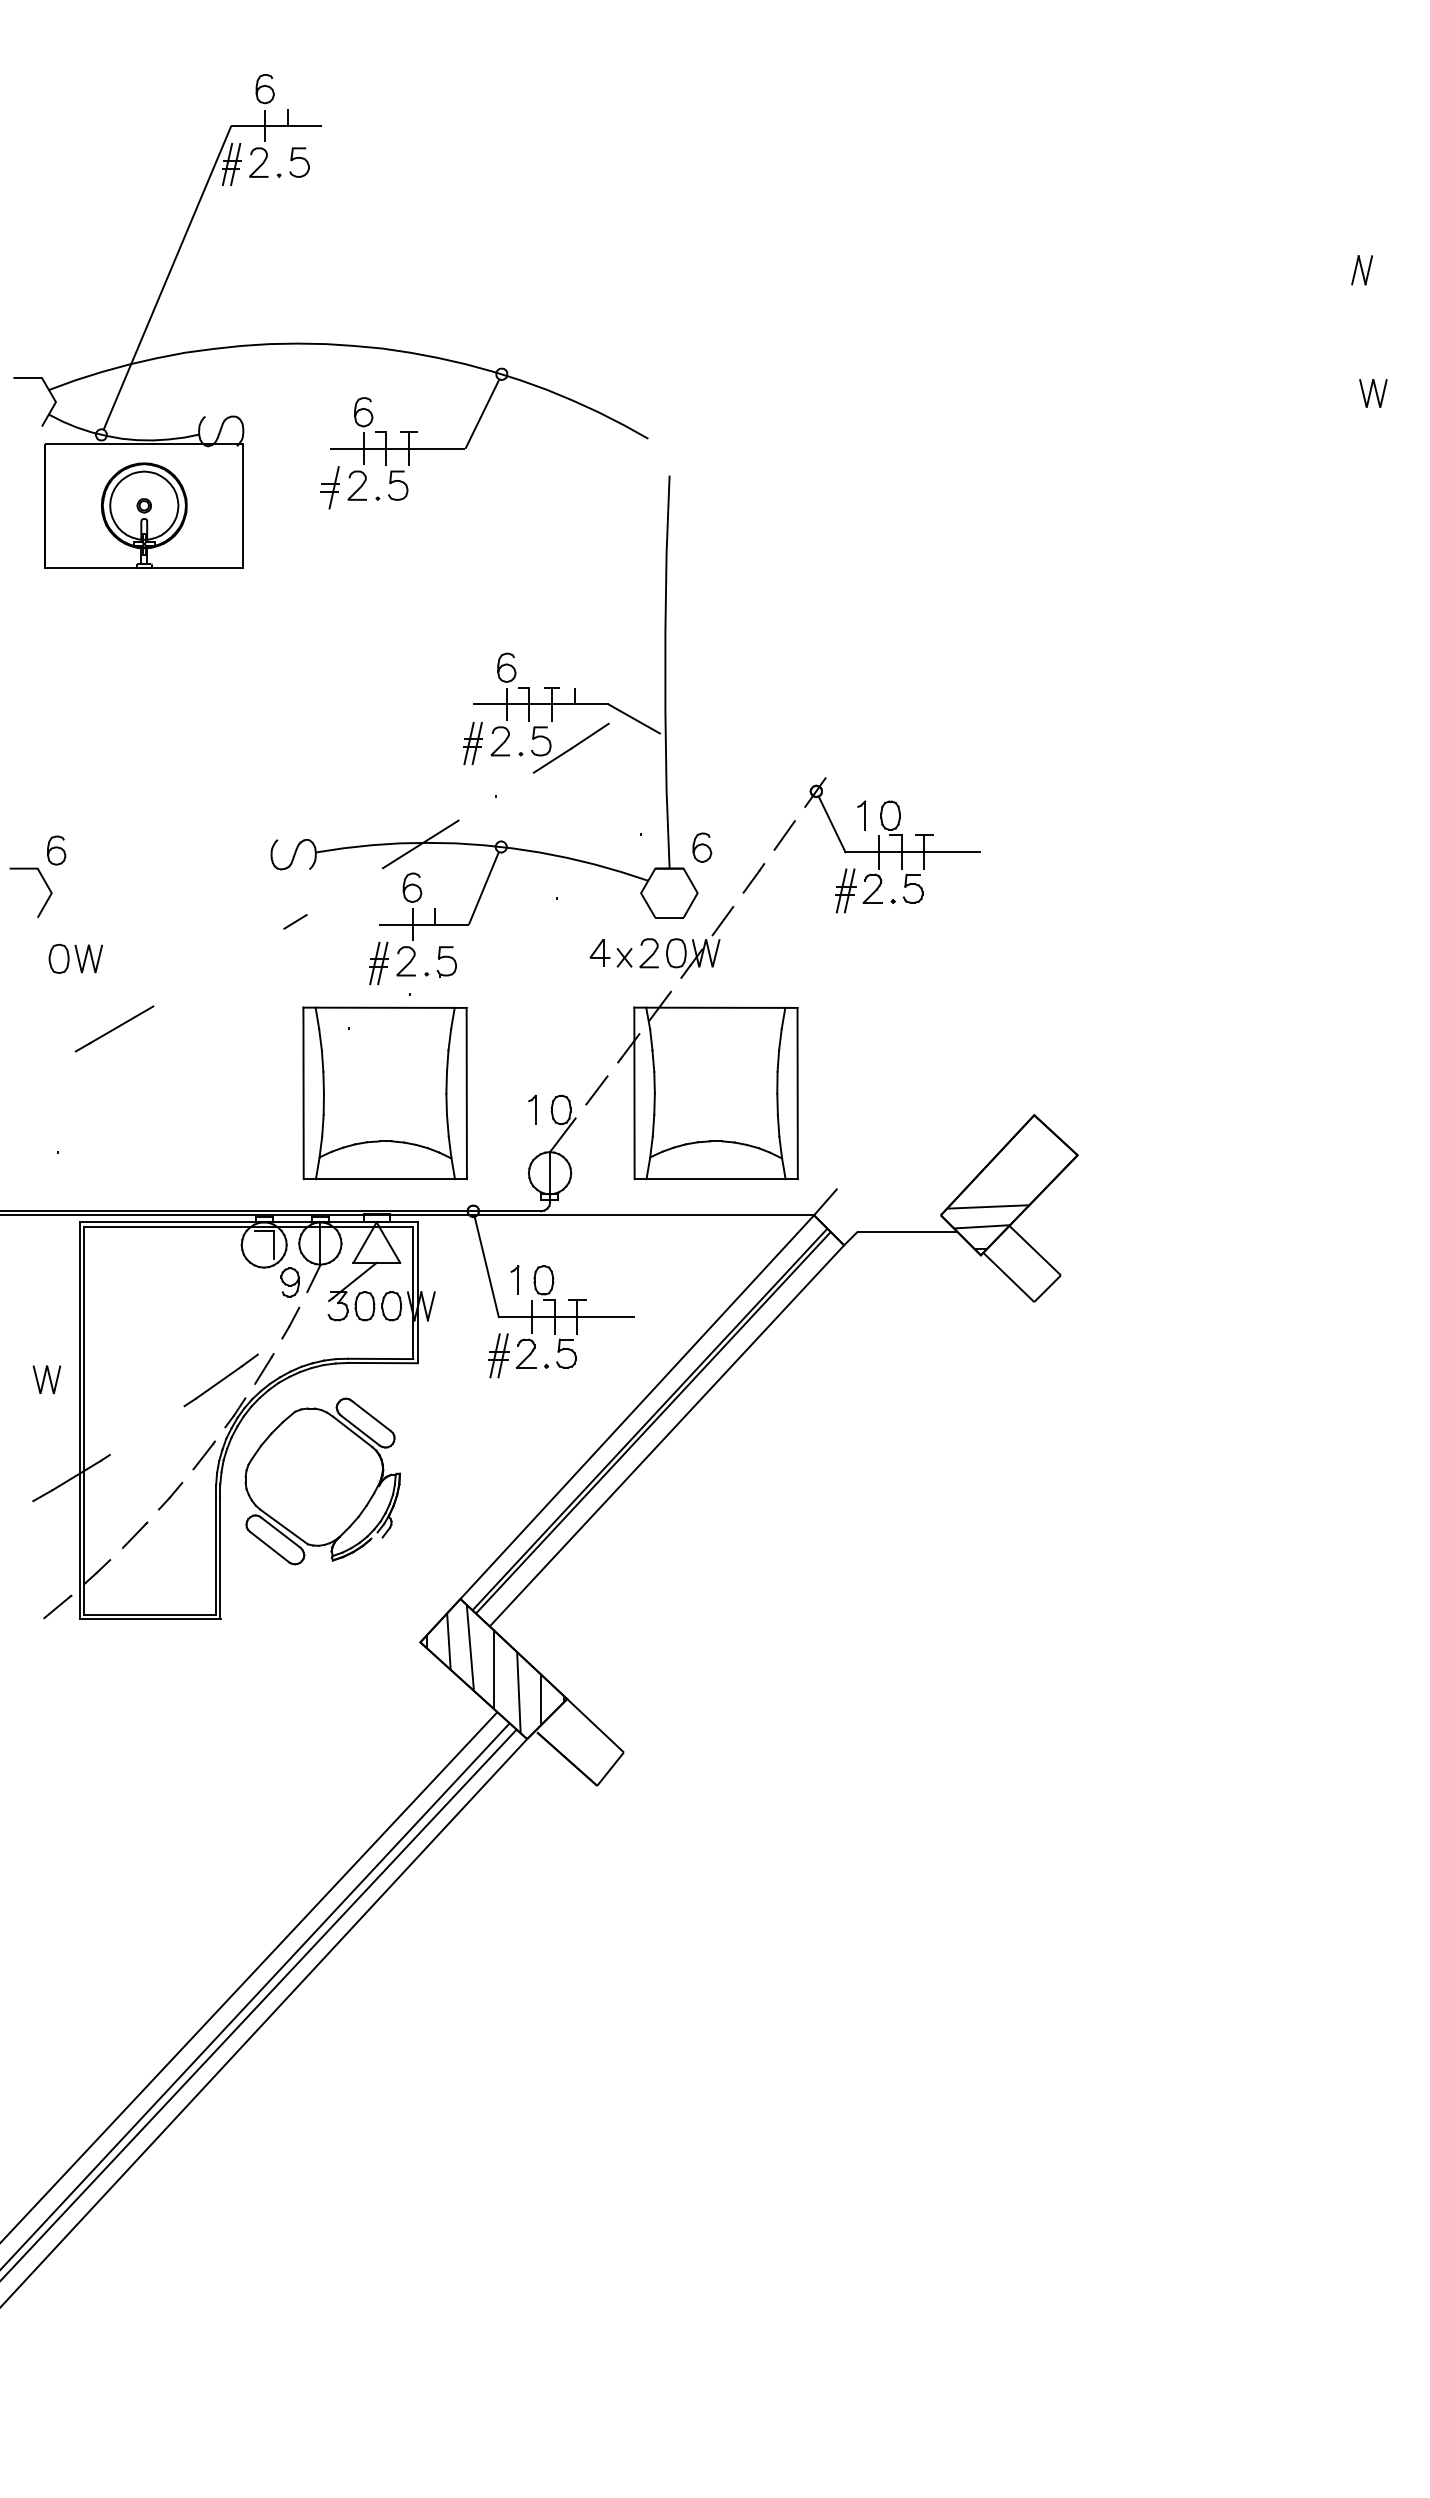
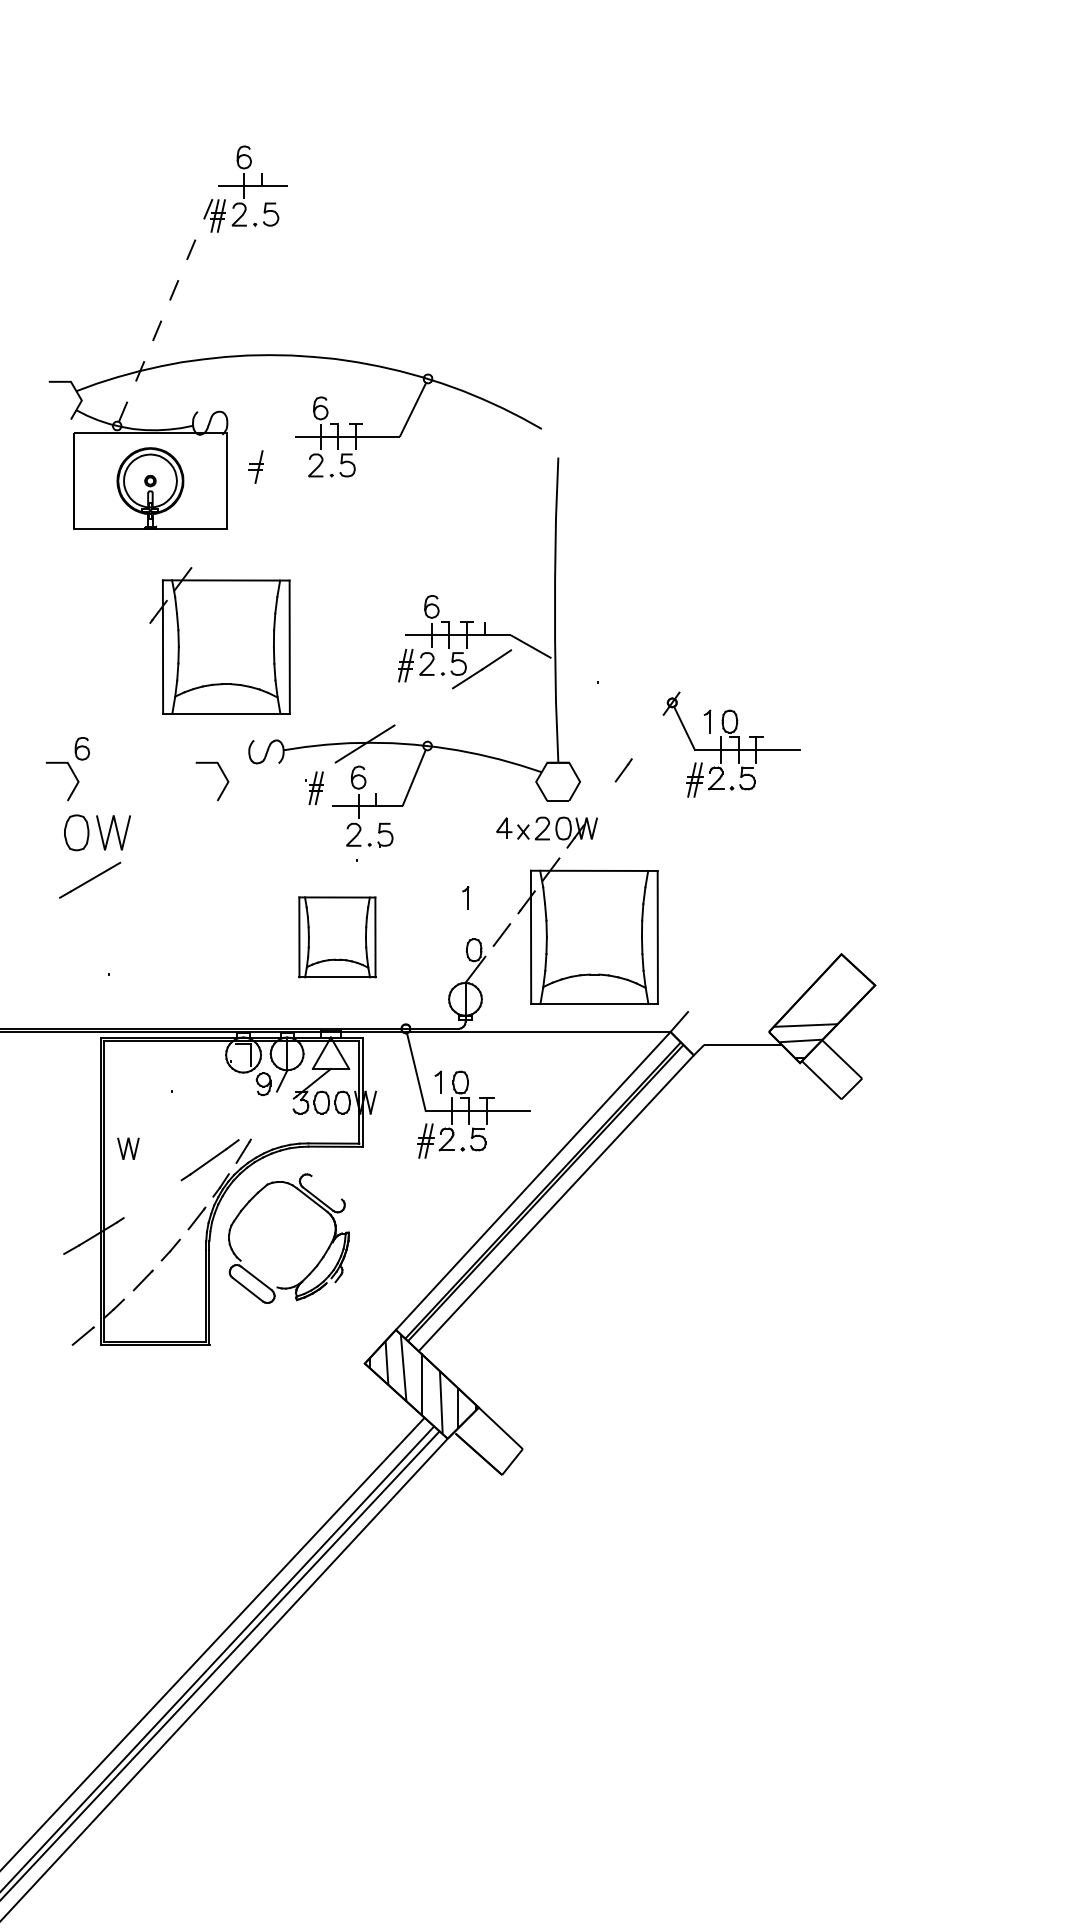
line: (167, 277) -> (168, 303), solid -> dashed
part: (329, 487) -> (255, 466), moved
part: (233, 711) -> (219, 640), added
line: (784, 835) -> (647, 737), removed
curve: (702, 845) -> (583, 744), removed
line: (238, 884) -> (223, 775), added
line: (722, 920) -> (599, 803), removed
line: (295, 921) -> (267, 803), removed
part: (75, 958) -> (97, 832), size x1.6
part: (378, 963) -> (315, 788), moved
line: (114, 1028) -> (90, 879), moved
part: (384, 1093) -> (336, 937), size x0.6
part: (532, 1109) -> (465, 897), moved
line: (290, 1322) -> (263, 1115), removed
line: (44, 1379) -> (126, 1148), moved
line: (370, 1415) -> (326, 1187), removed
line: (283, 1526) -> (258, 1273), removed

